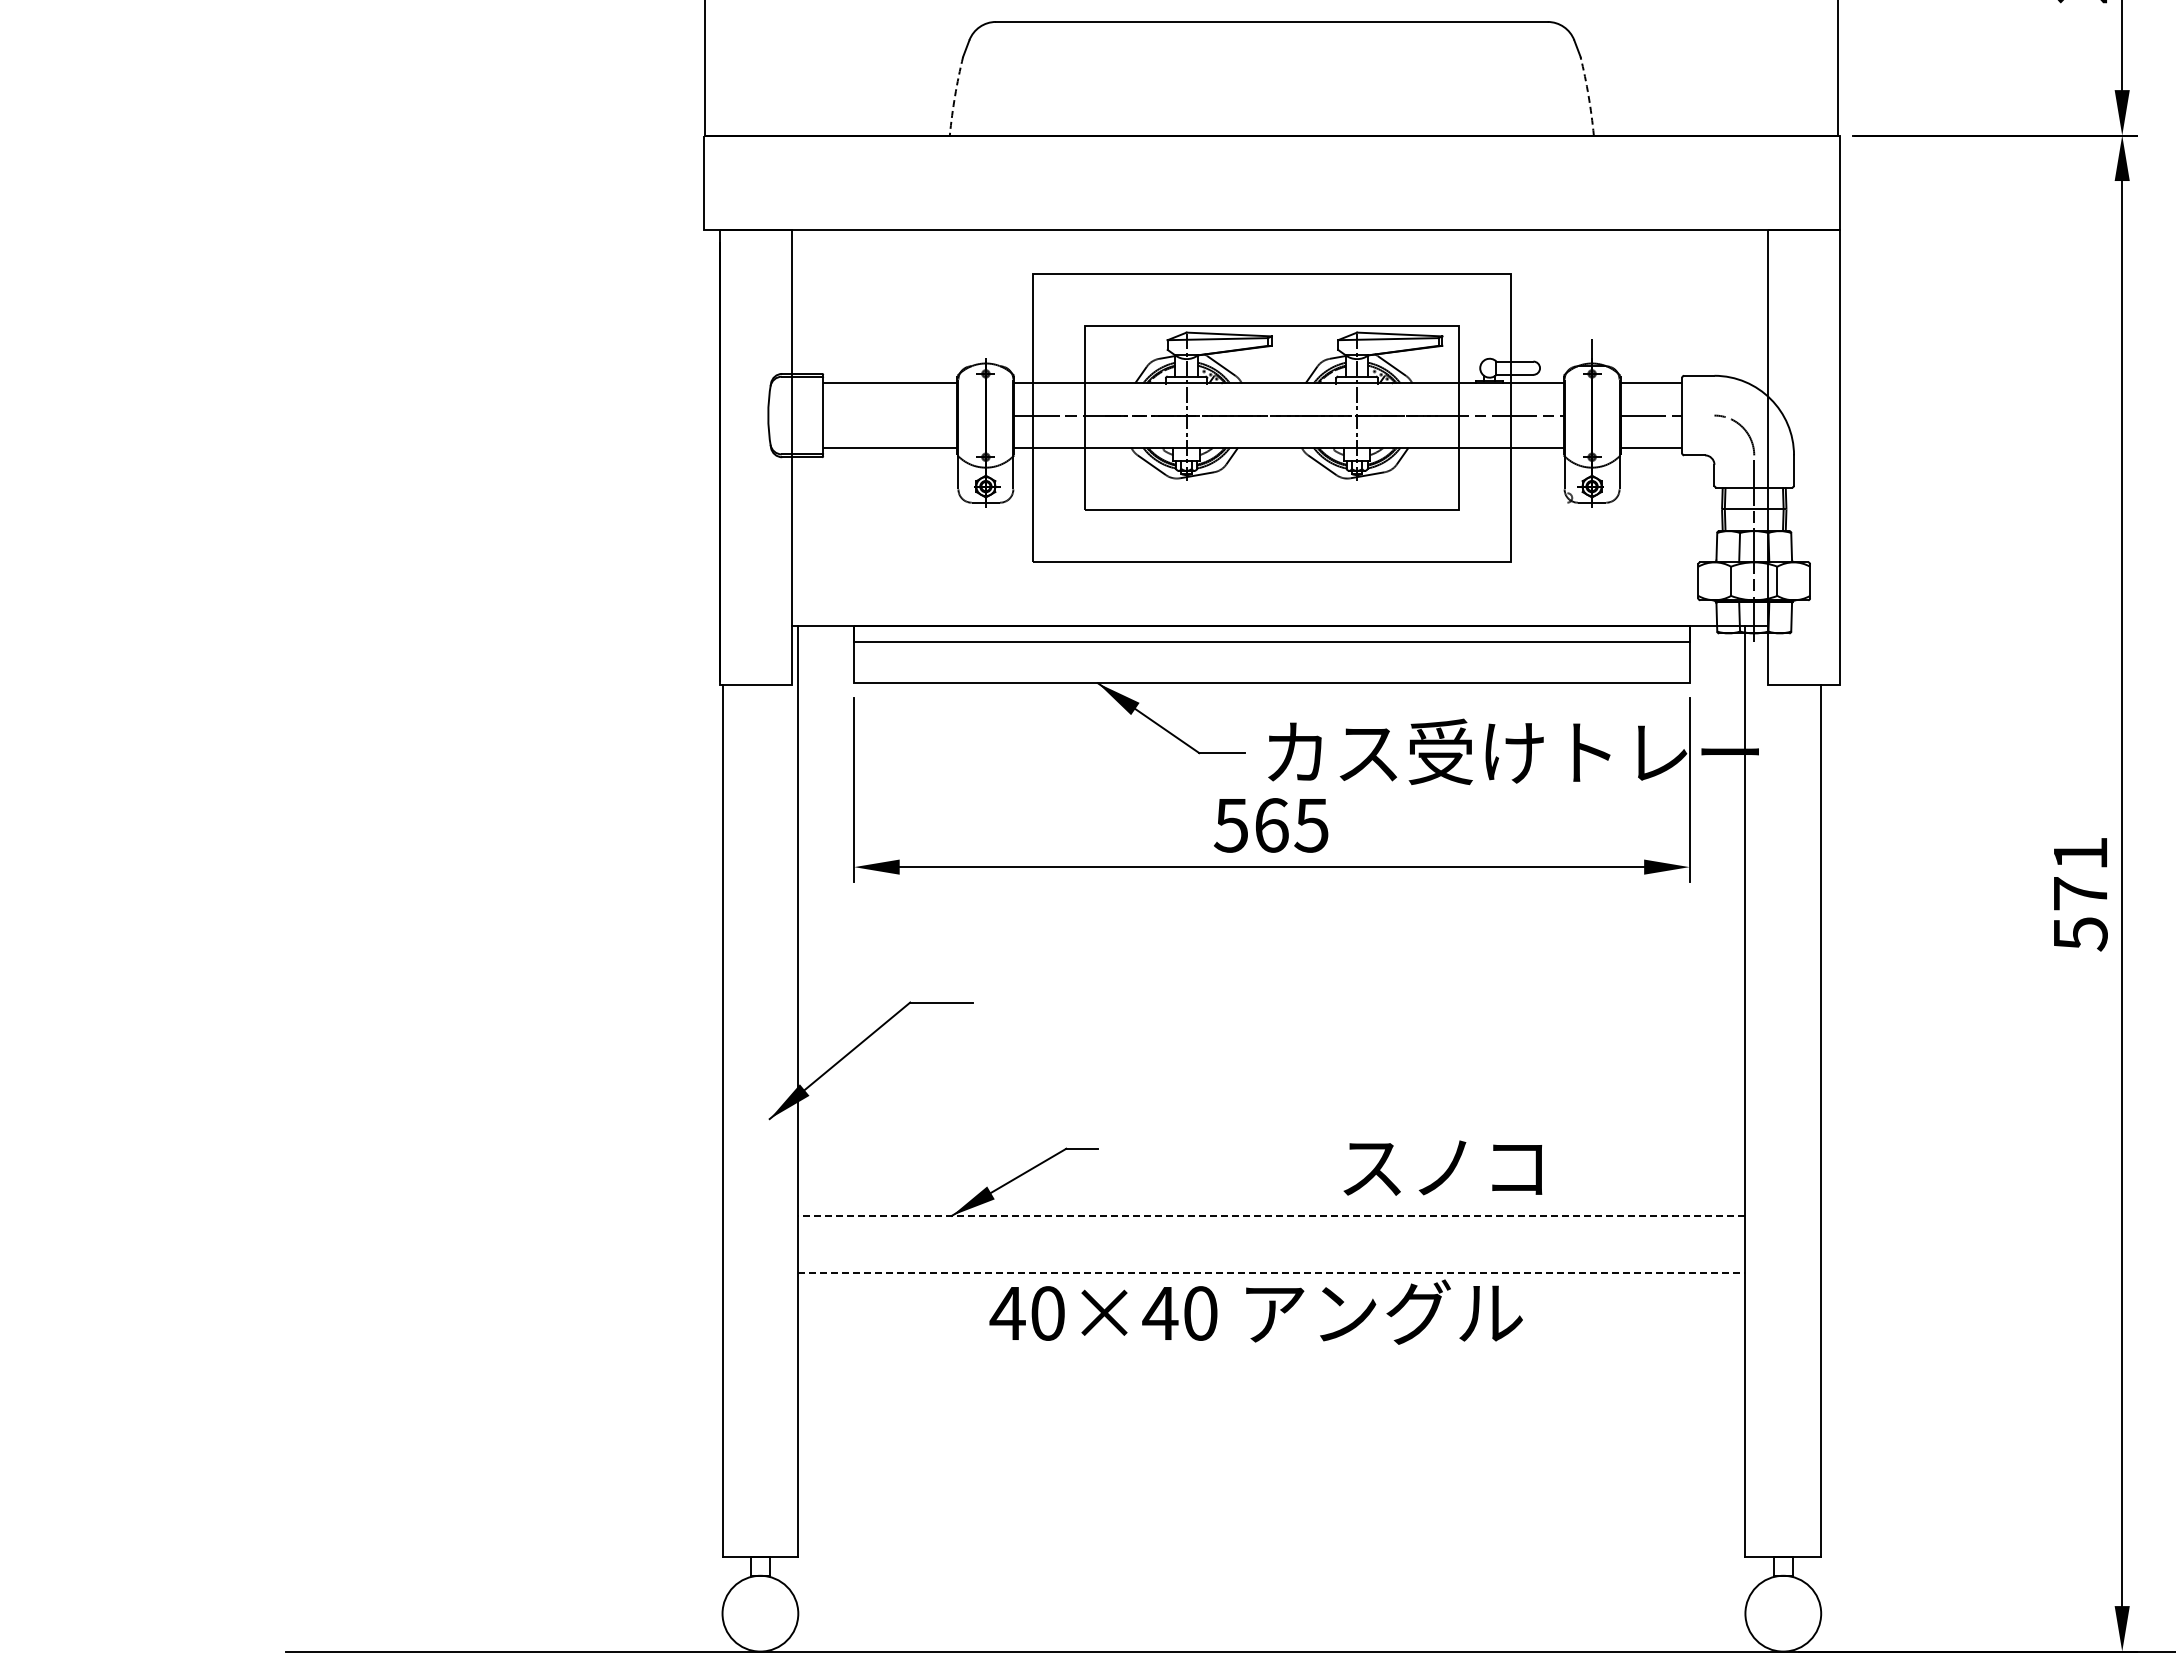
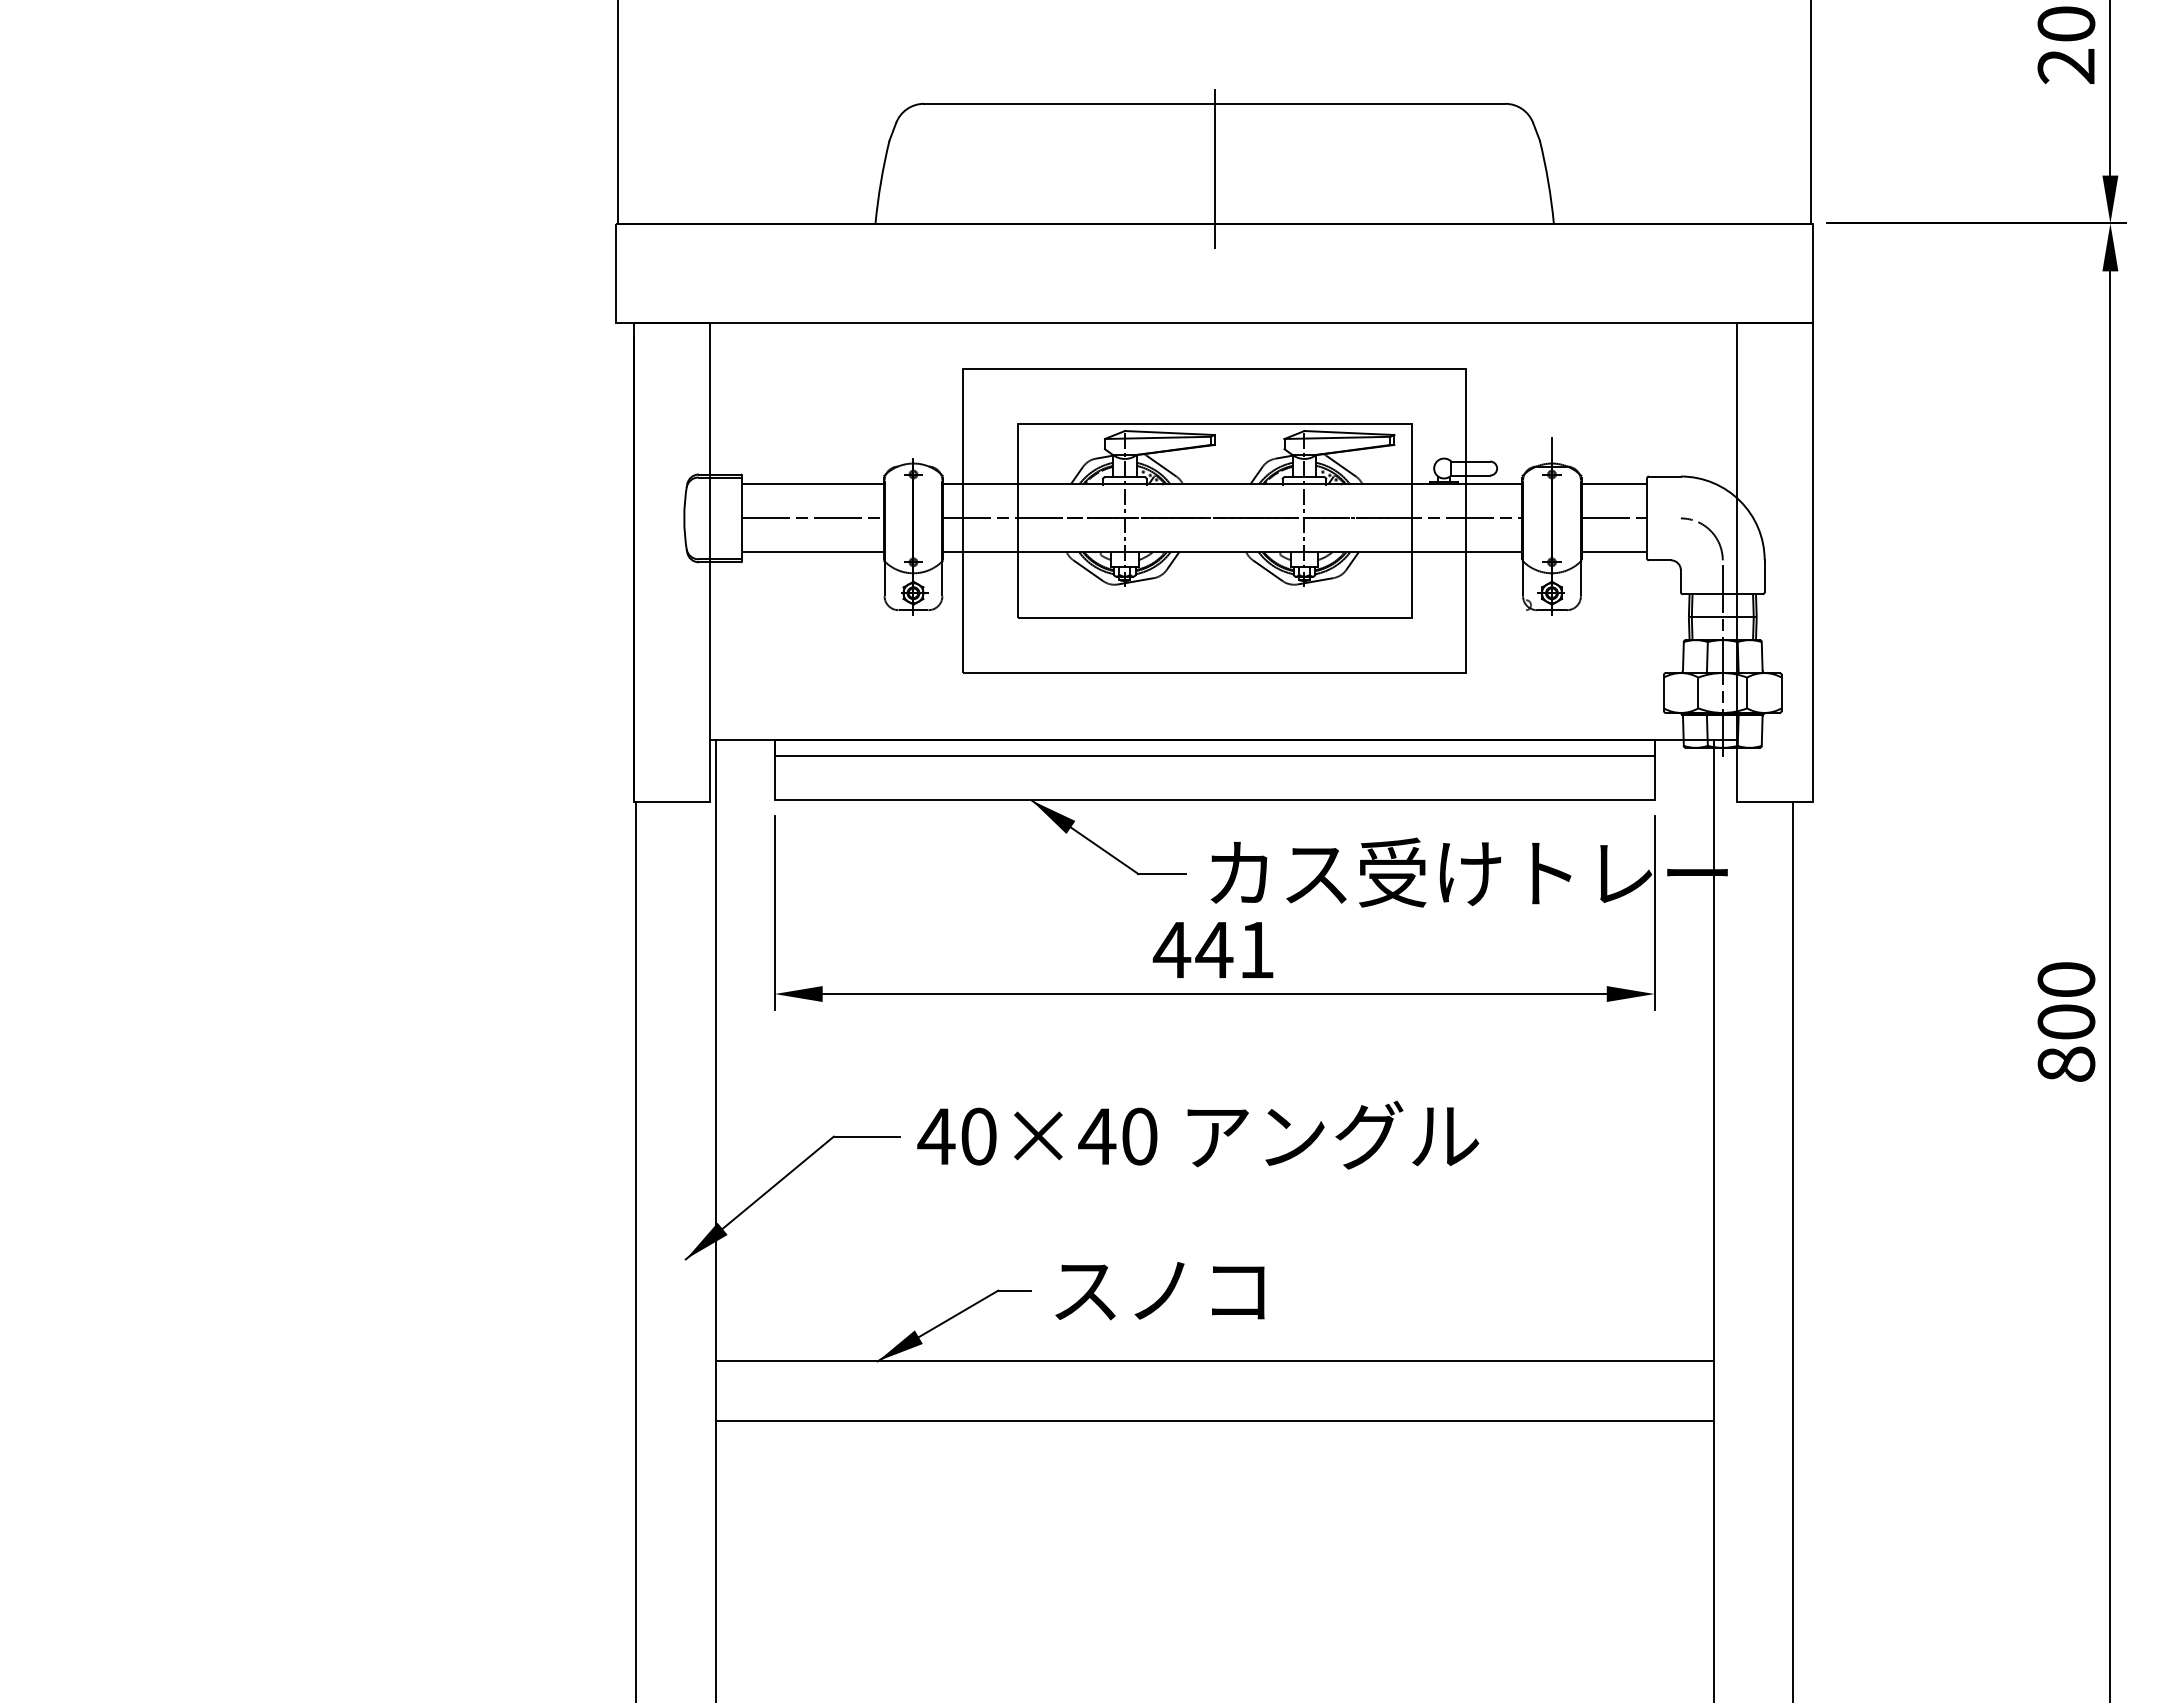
line: (1271, 82) -> (1214, 167), added
arc: (955, 96) -> (881, 182), dashed -> solid
arc: (1588, 96) -> (1548, 182), dashed -> solid
line: (890, 415) -> (813, 518), added
text: (1270, 825) -> (1213, 950), 565 -> 441
text: (2080, 894) -> (2066, 1022), 571 -> 800
text: (1442, 1167) -> (1159, 1290), moved
line: (1271, 1215) -> (1214, 1360), dashed -> solid
line: (1271, 1272) -> (1214, 1421), dashed -> solid
text: (1255, 1311) -> (1197, 1134), moved

